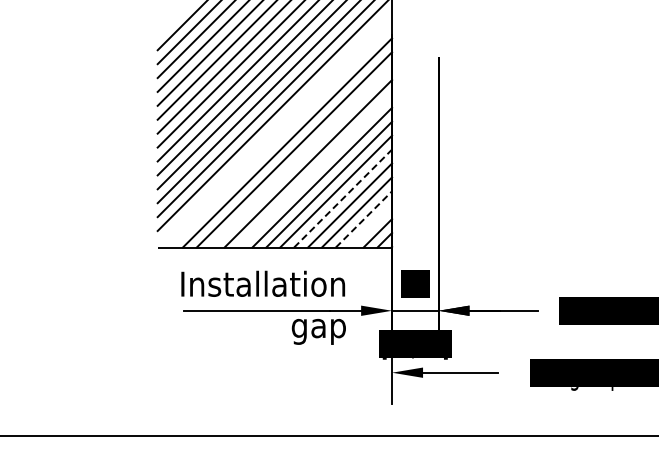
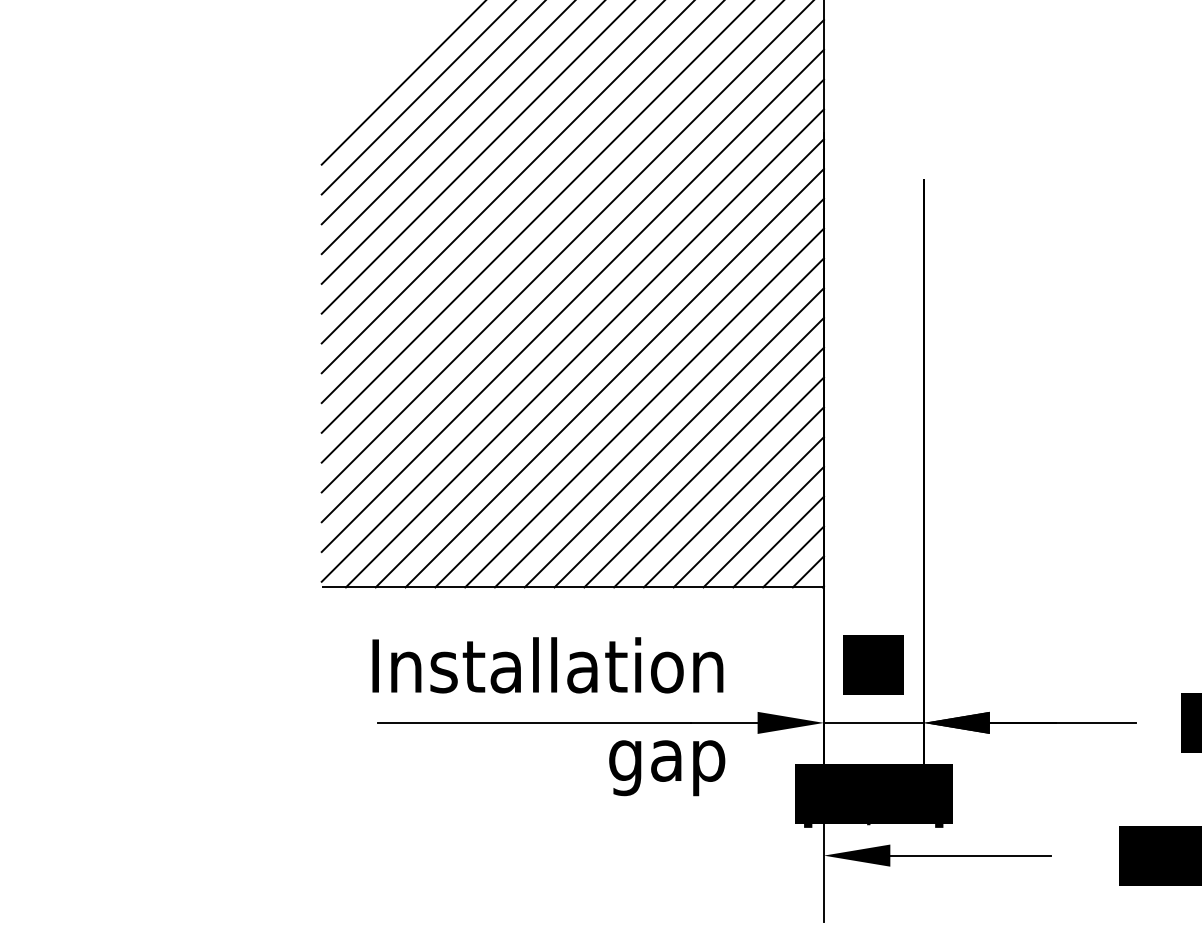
line: (274, 127) -> (572, 330), added
line: (280, 135) -> (584, 347), added
line: (301, 156) -> (629, 392), added
line: (315, 170) -> (659, 422), added
line: (343, 198) -> (719, 482), dashed -> solid
line: (363, 219) -> (762, 527), dashed -> solid
line: (370, 226) -> (777, 542), added

